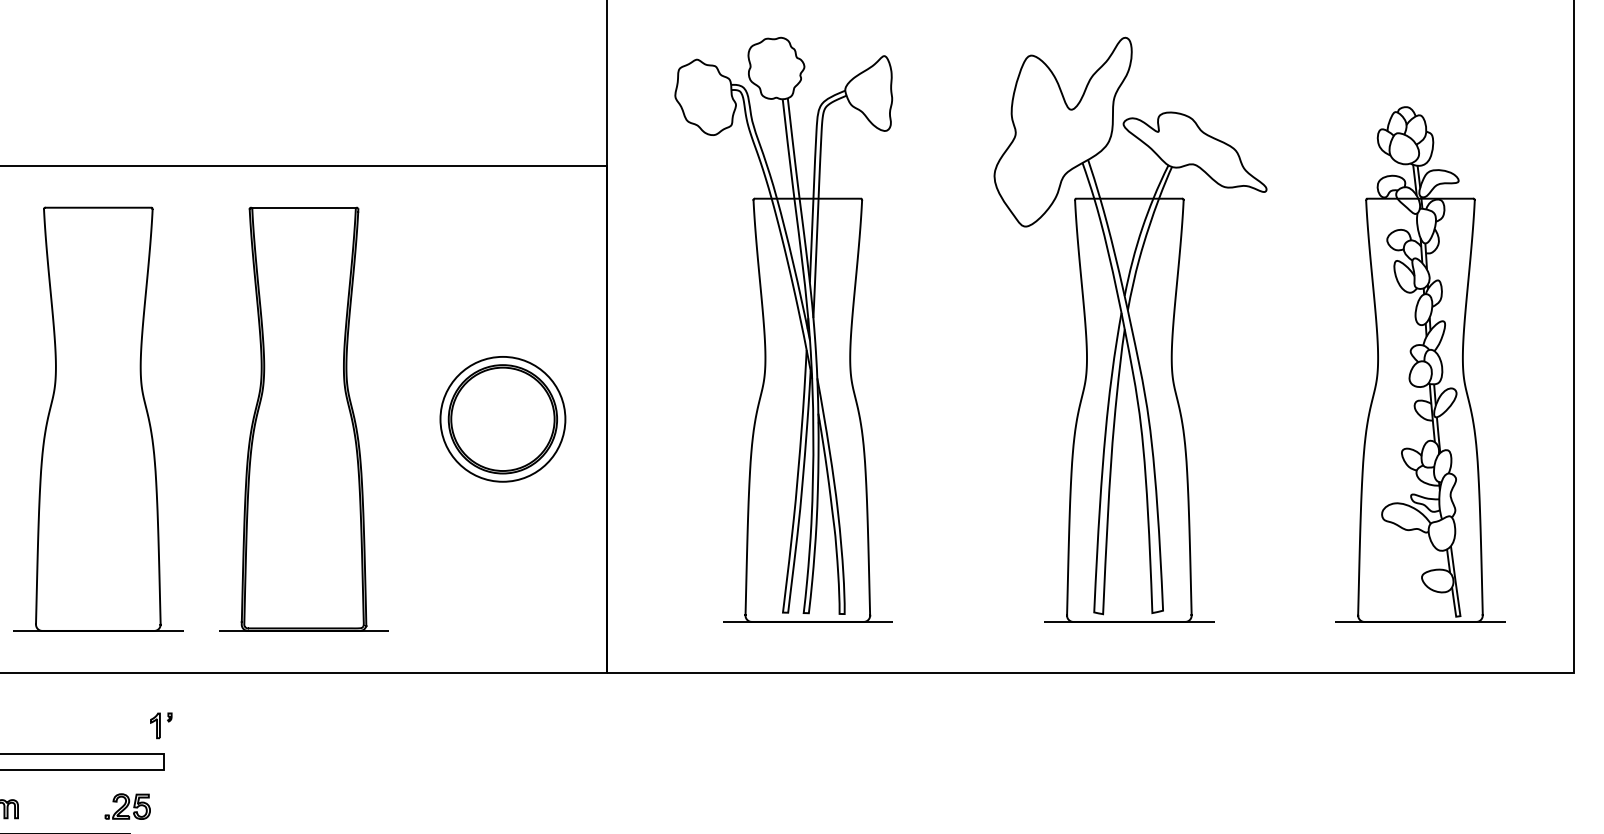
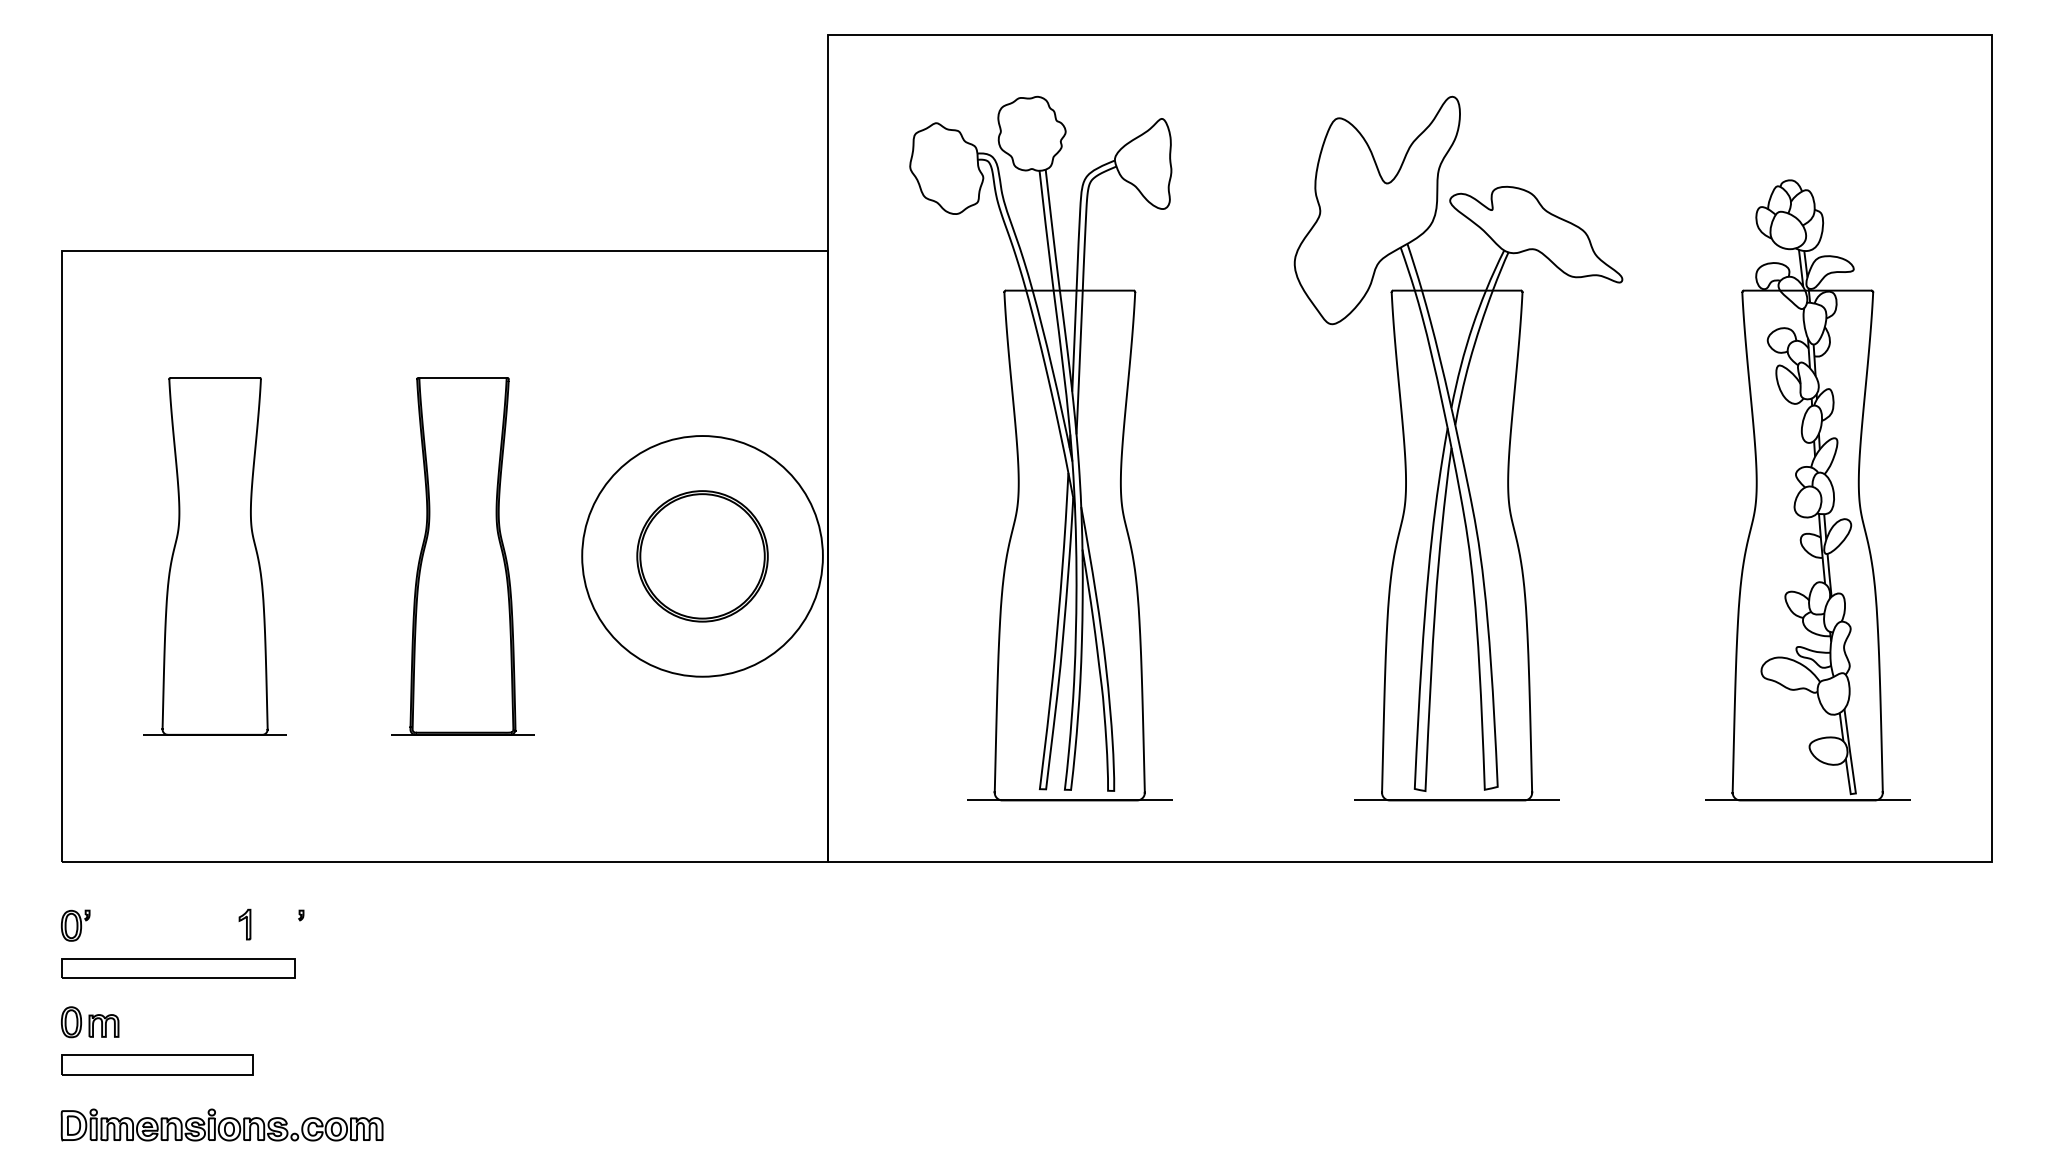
part: (97, 419) -> (214, 556), size x0.7
part: (303, 419) -> (462, 556), size x0.7
circle: (502, 419) -> (702, 556), size x1.6
part: (155, 725) -> (244, 924), moved
part: (127, 806) -> (250, 1022), removed

